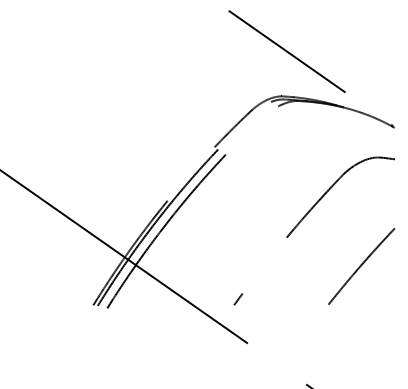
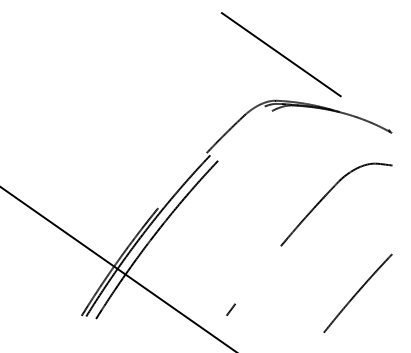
curve: (361, 266) -> (357, 293), moved

